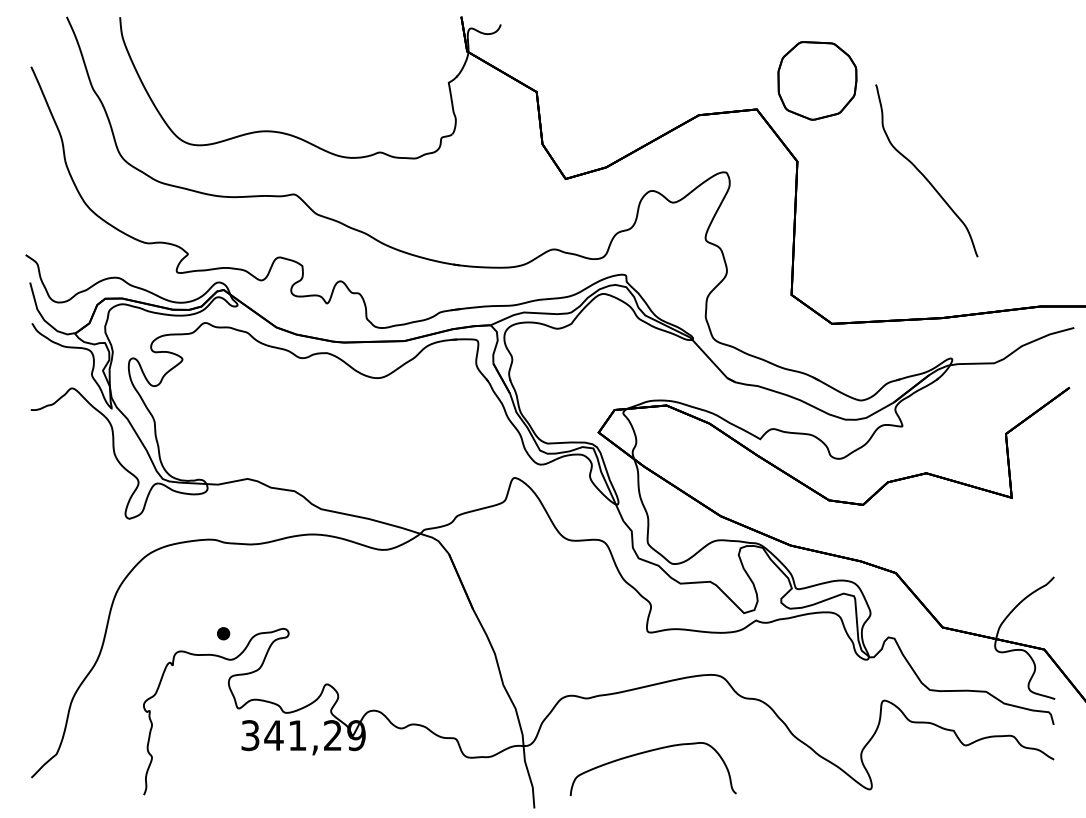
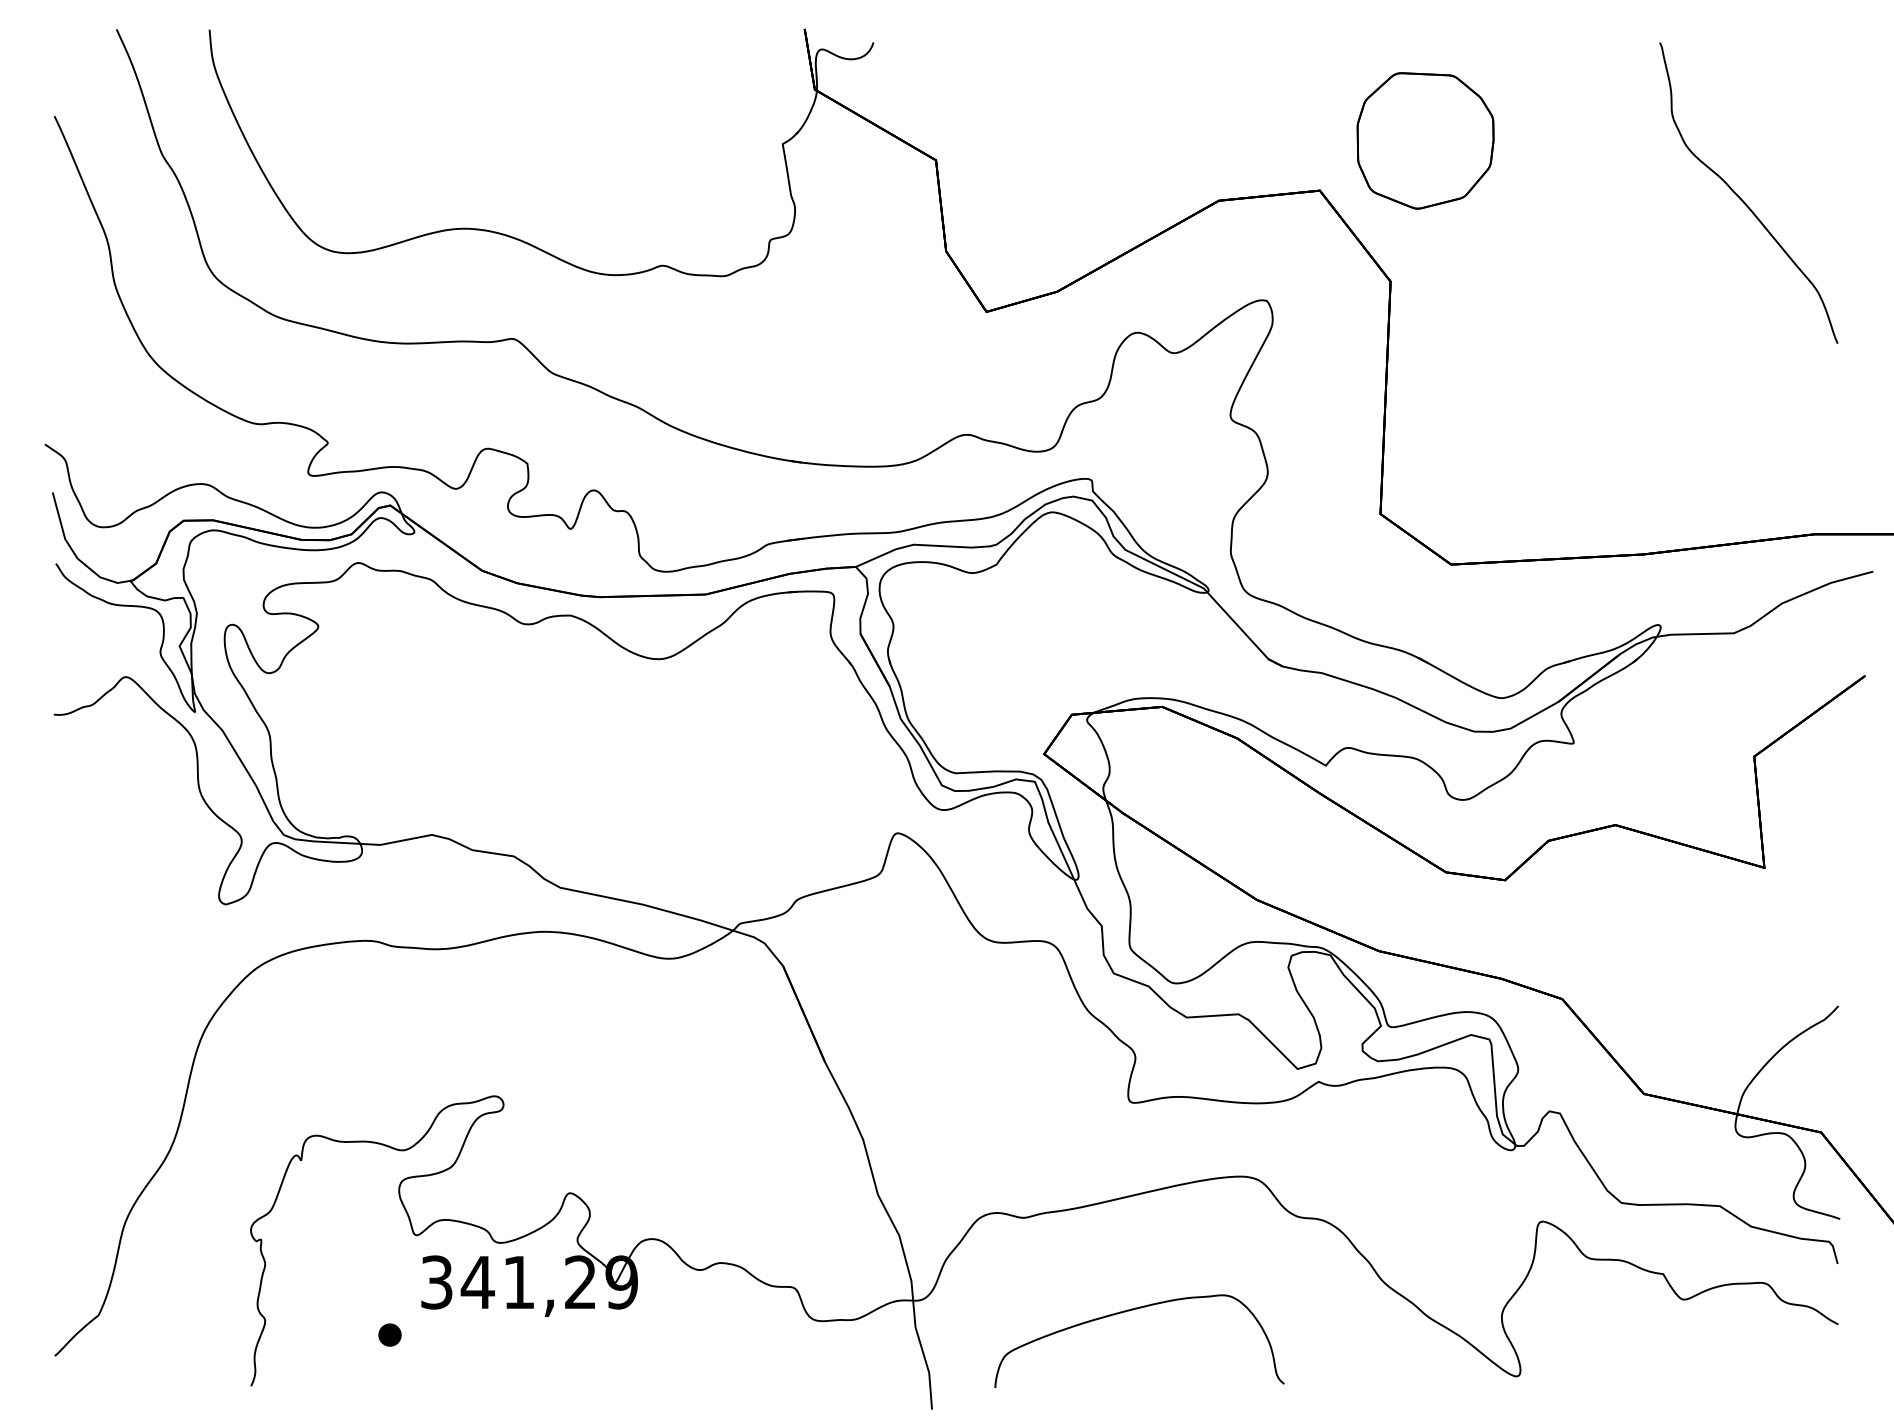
curve: (922, 173) -> (1741, 197), moved
part: (223, 633) -> (389, 1334), moved

